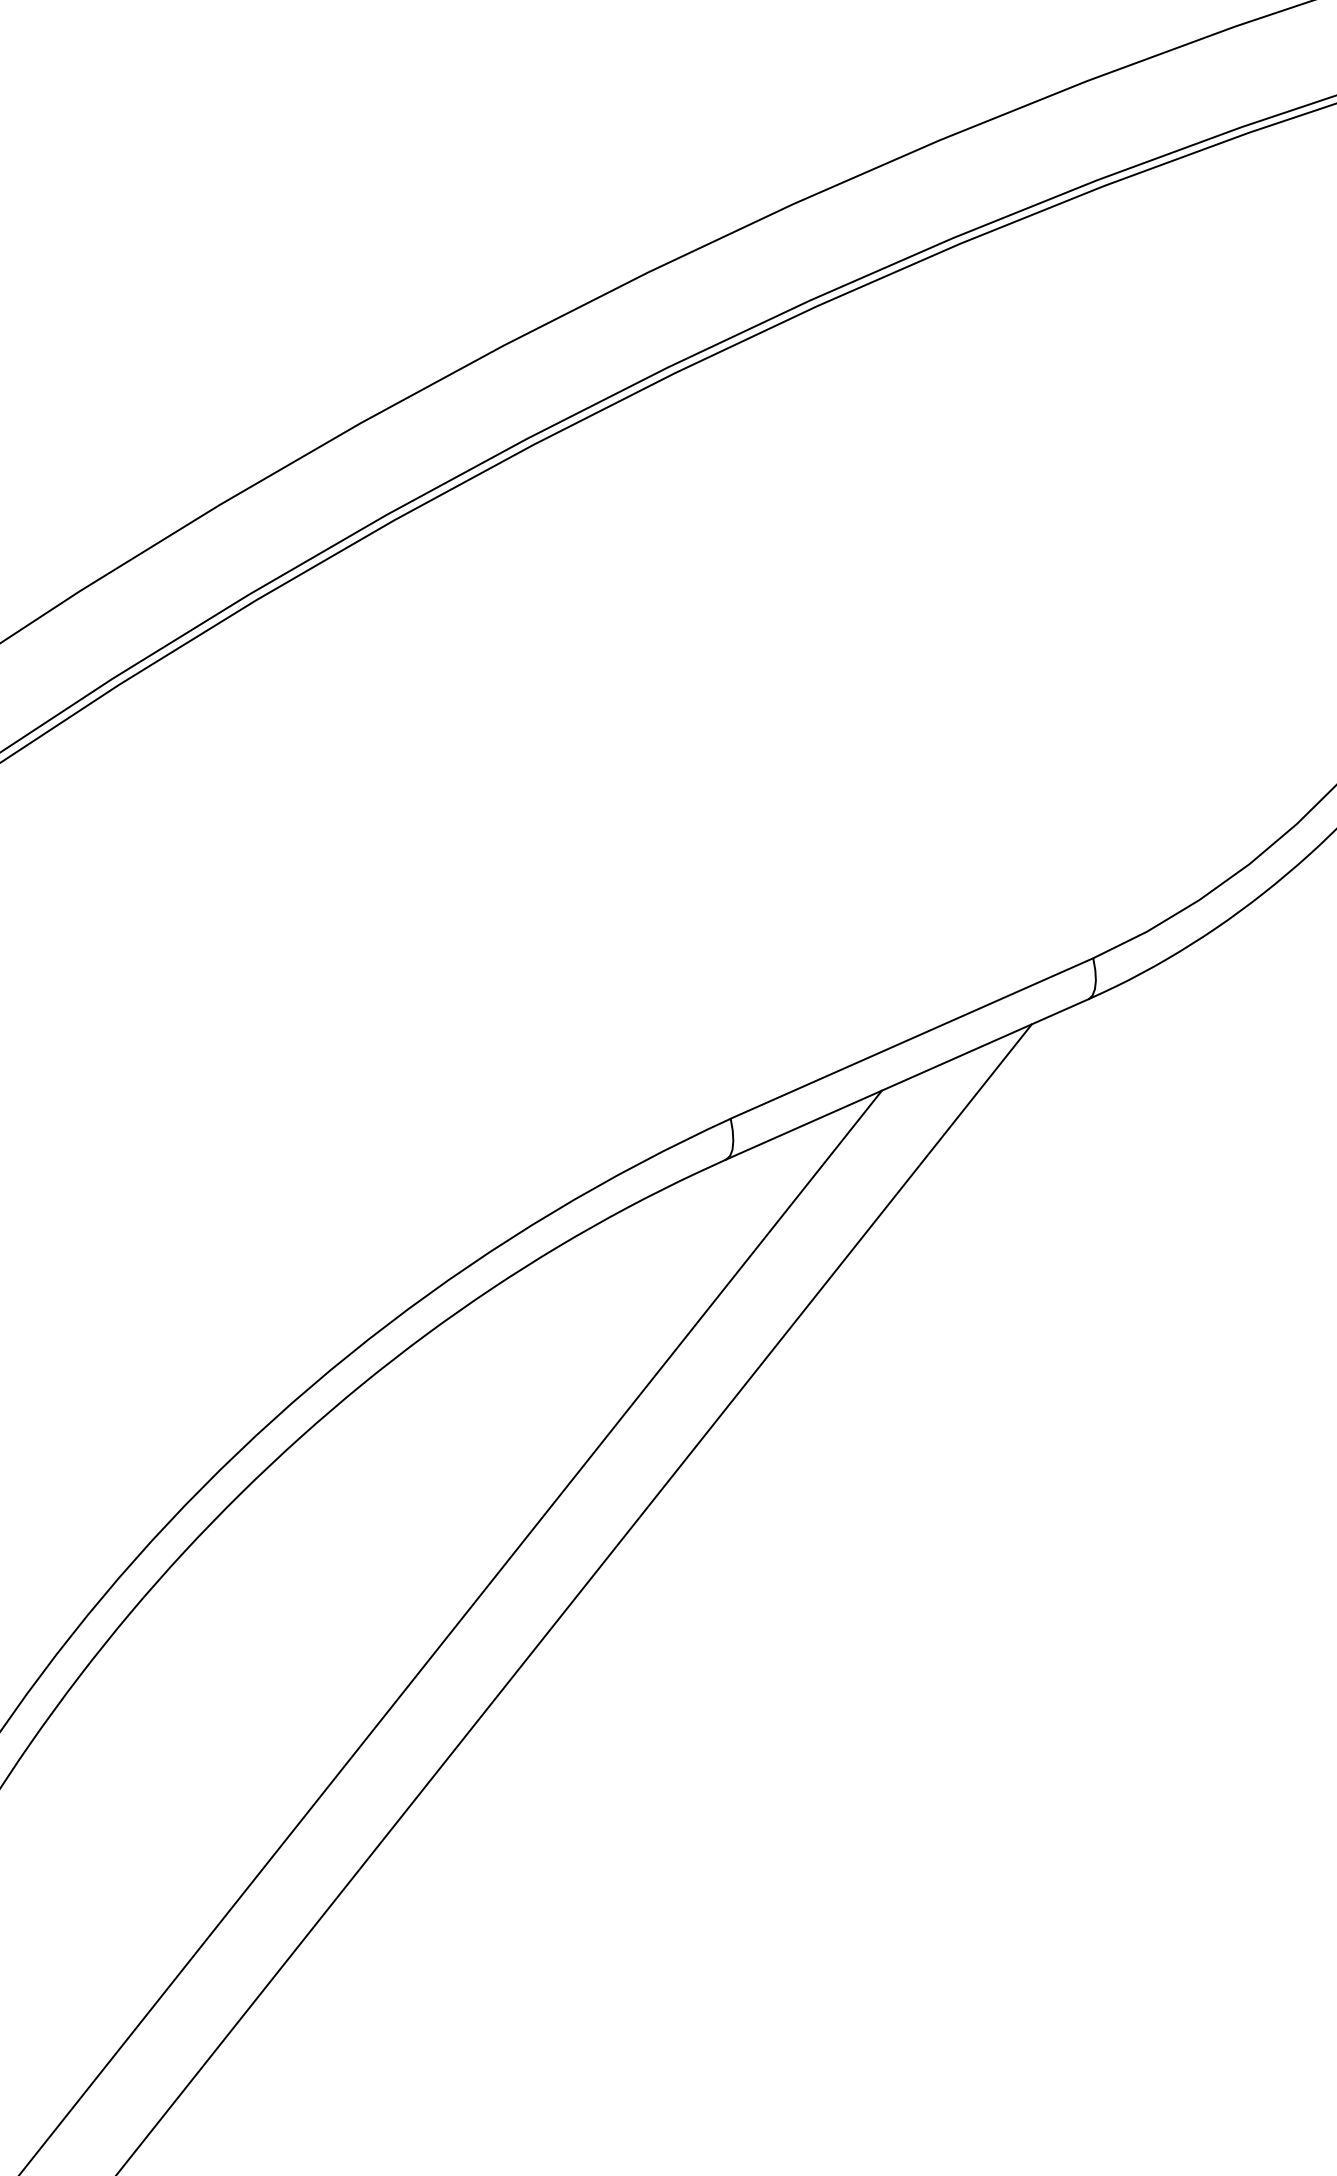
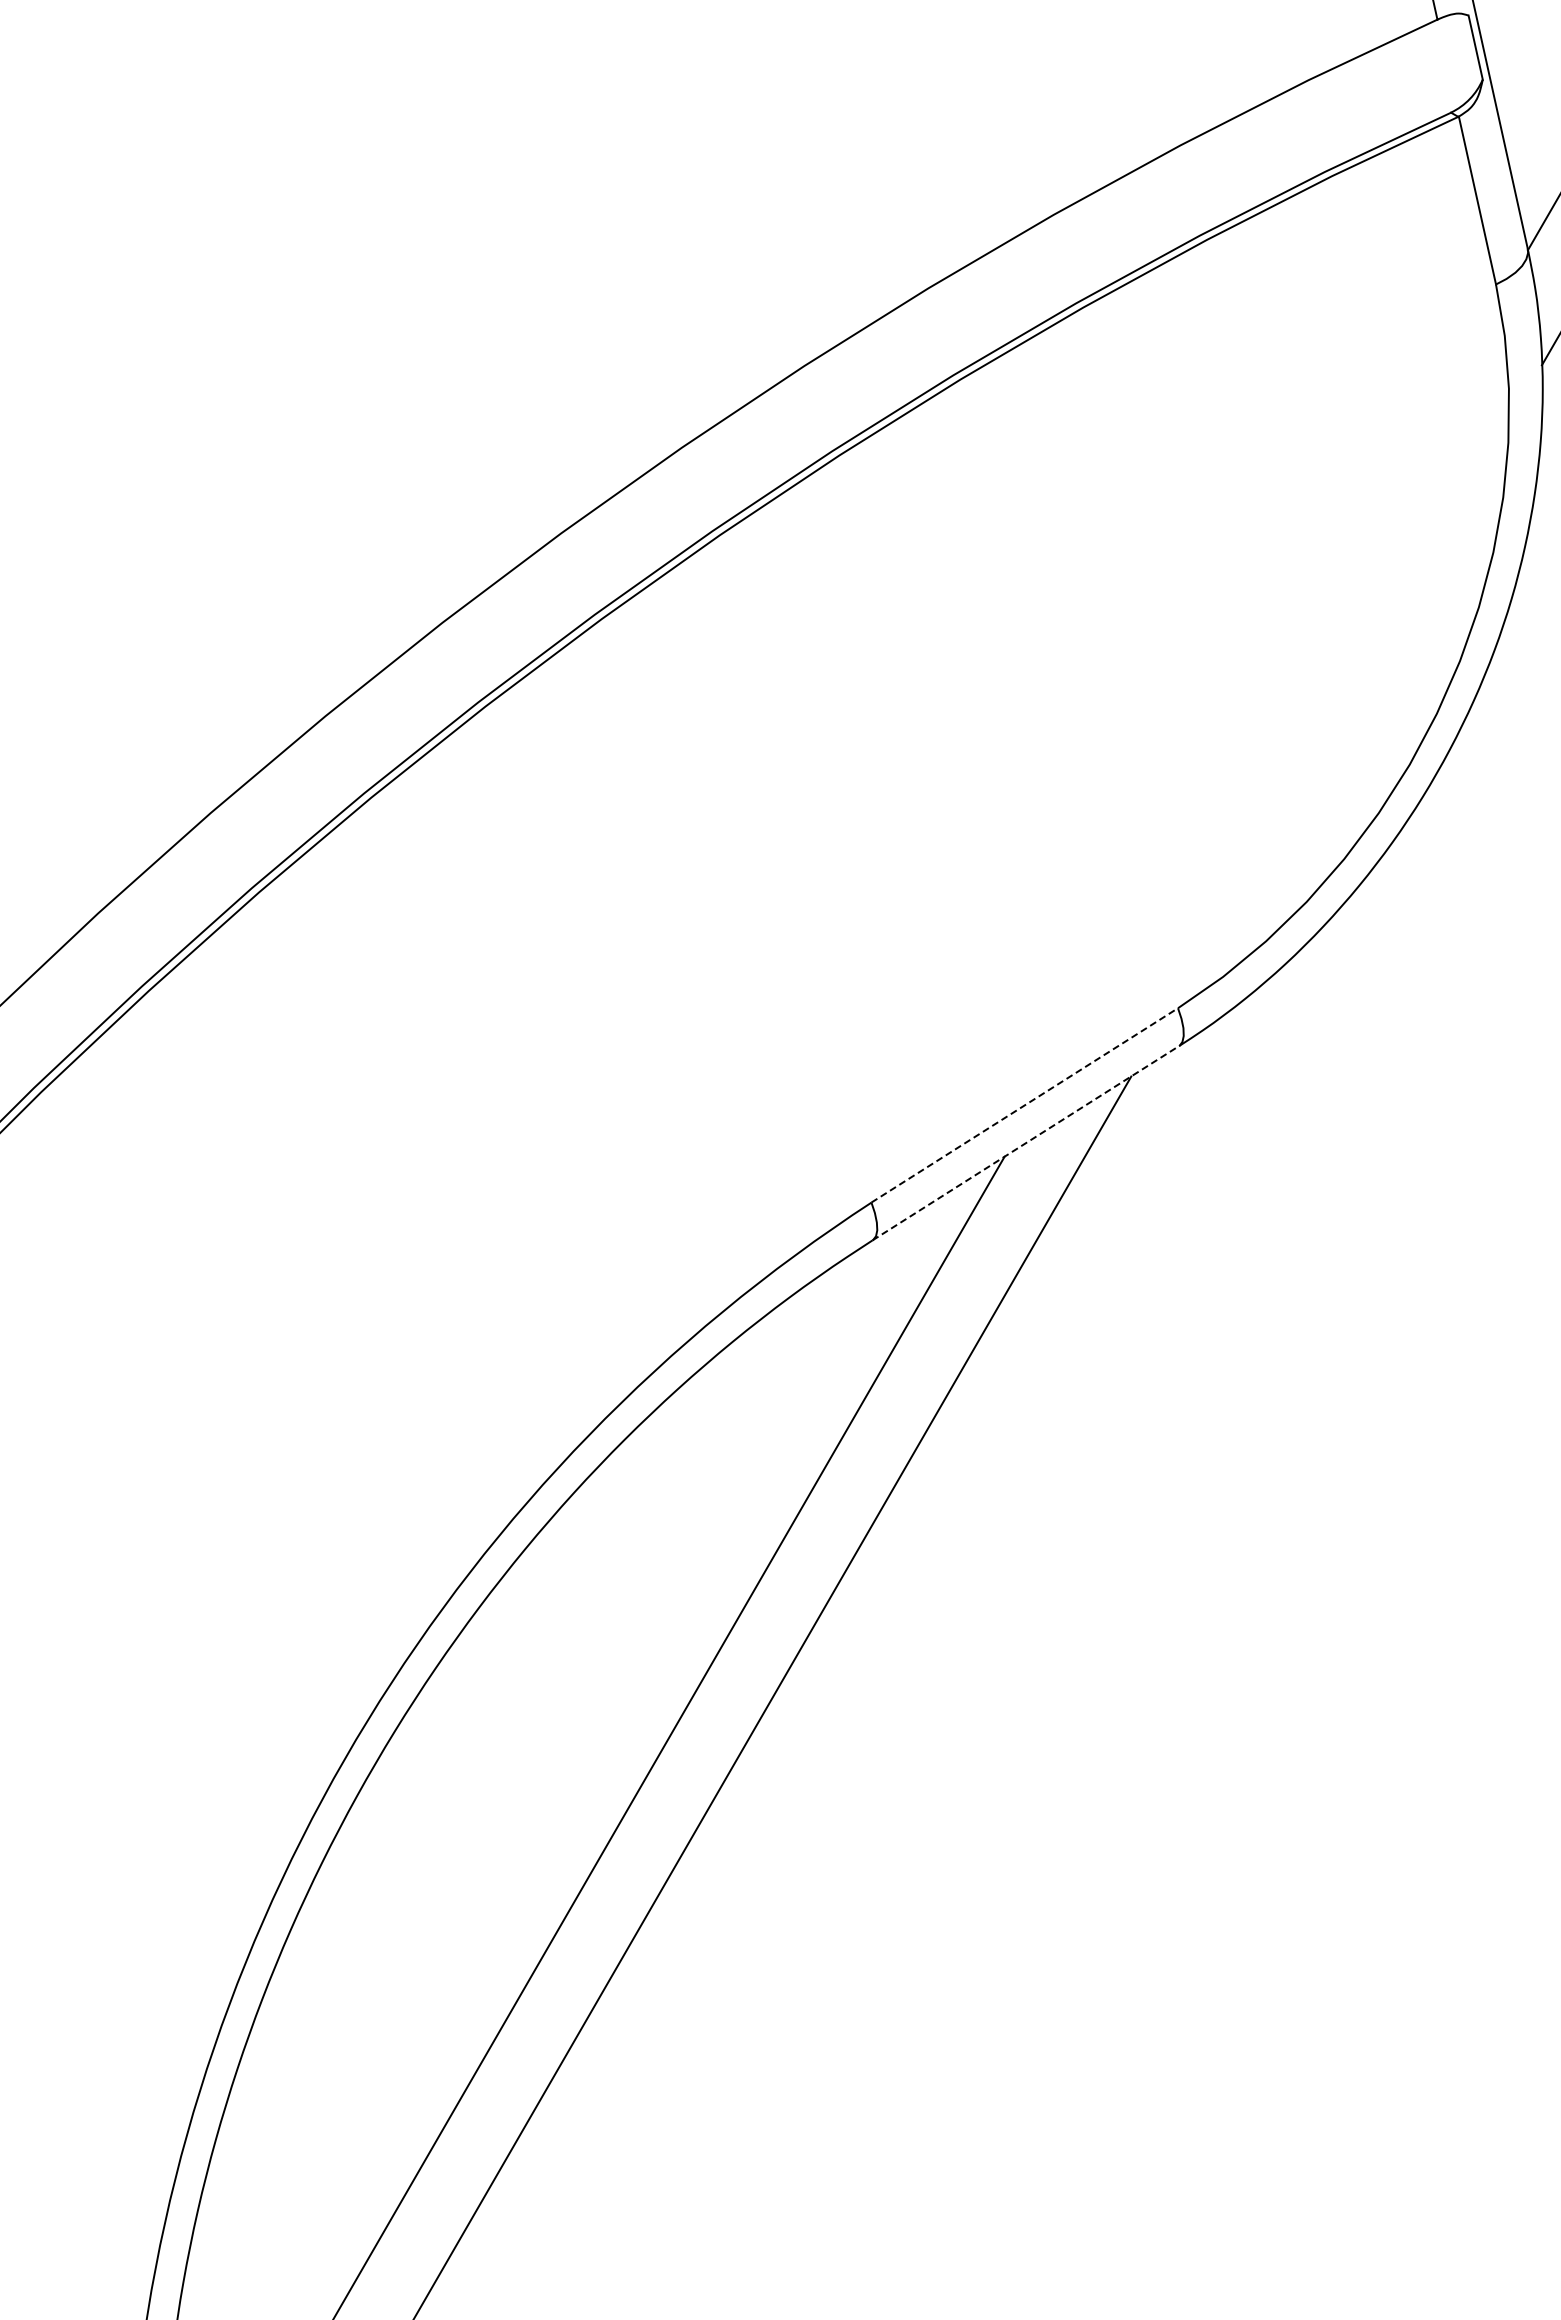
line: (912, 1038) -> (1025, 1105), solid -> dashed
line: (907, 1078) -> (1026, 1142), solid -> dashed

